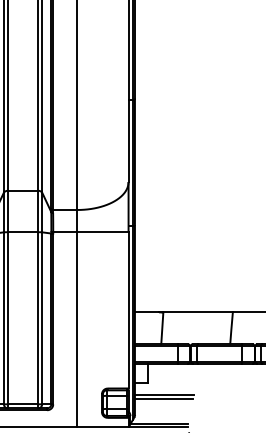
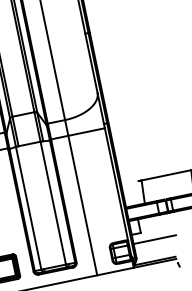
line: (146, 312) -> (129, 183), removed
line: (7, 318) -> (31, 207), removed
line: (42, 318) -> (56, 202), removed
line: (163, 398) -> (154, 241), removed

